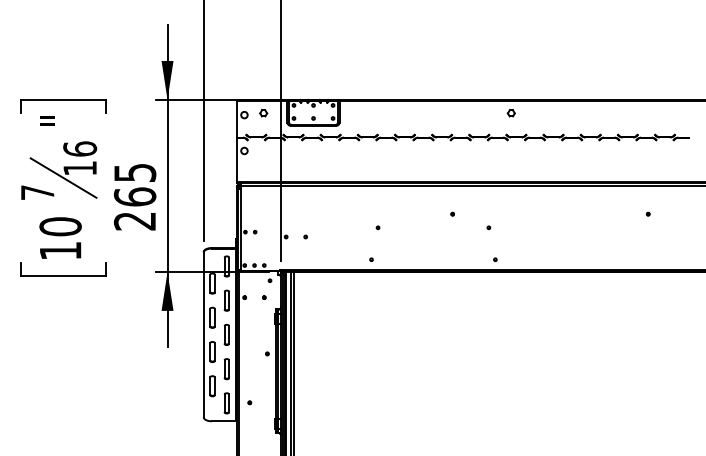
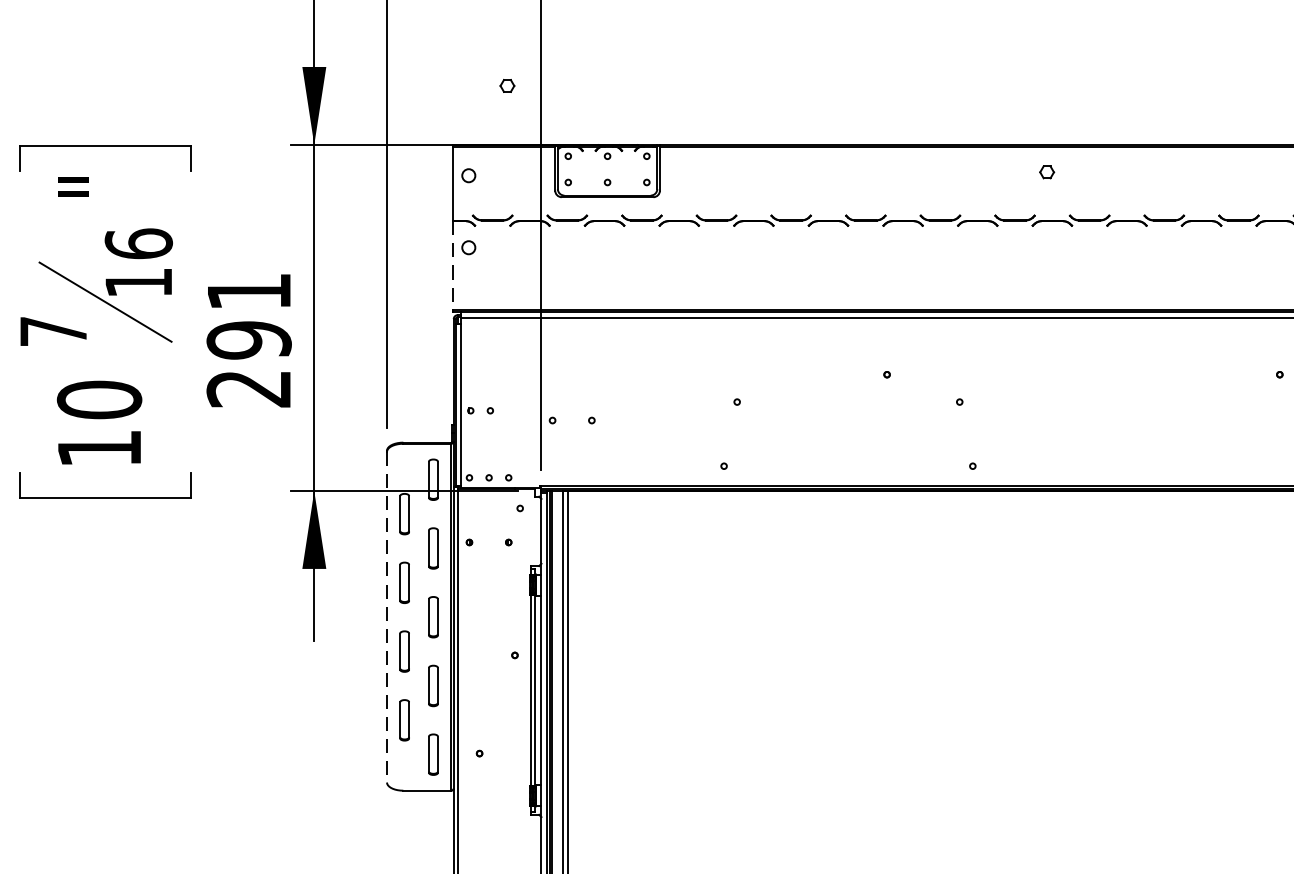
part: (263, 113) -> (507, 86), moved
part: (510, 113) -> (1045, 172), moved
line: (236, 160) -> (452, 266), solid -> dashed
text: (134, 185) -> (247, 317), 265 -> 291
line: (203, 335) -> (386, 618), solid -> dashed

